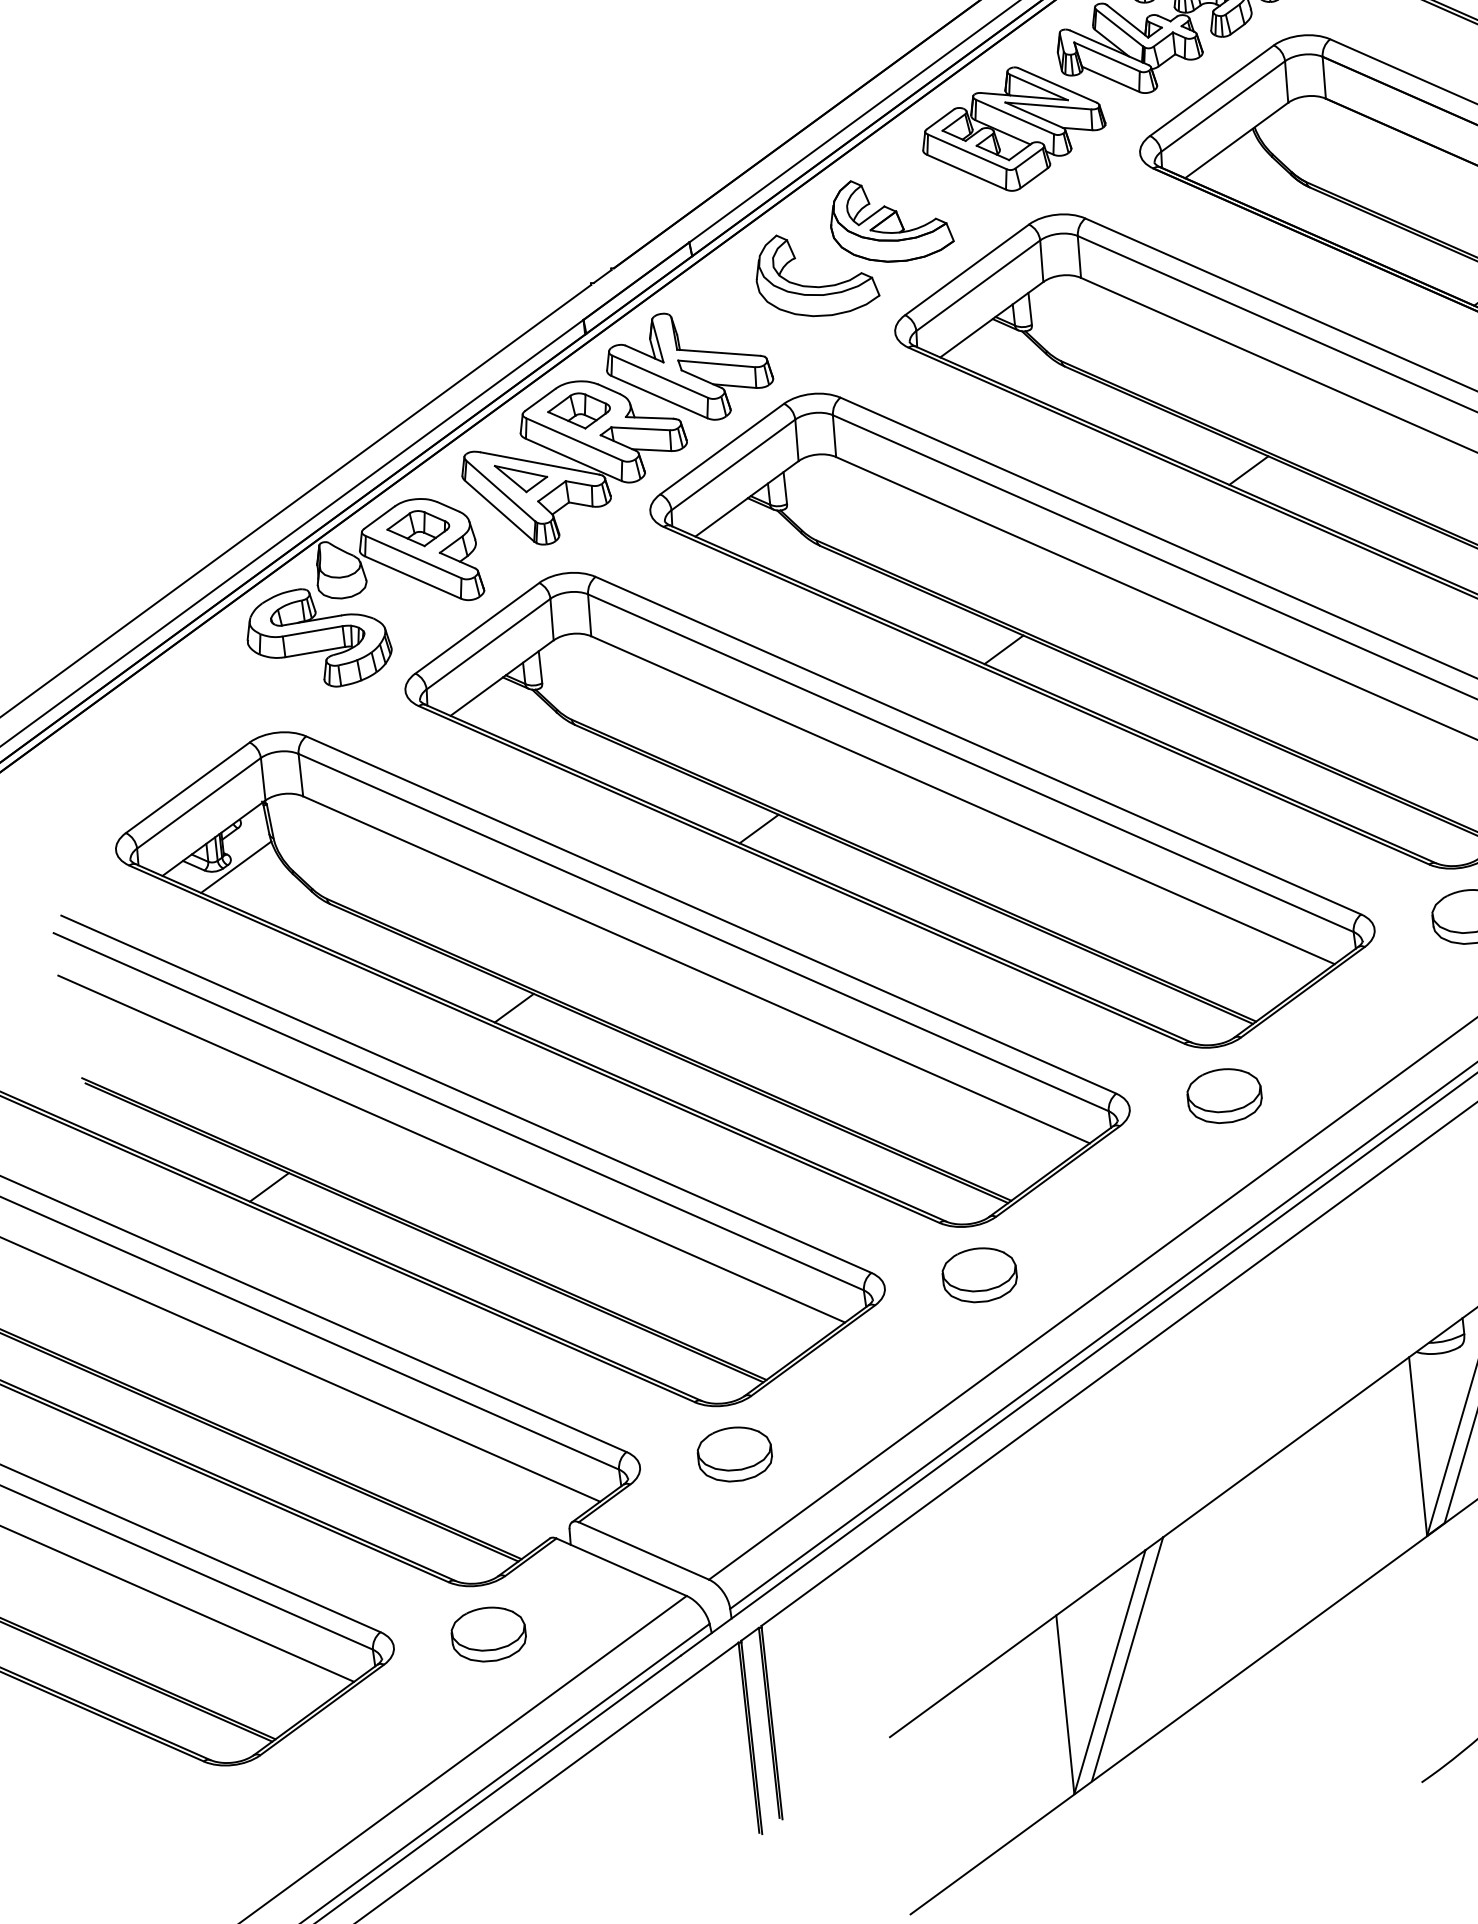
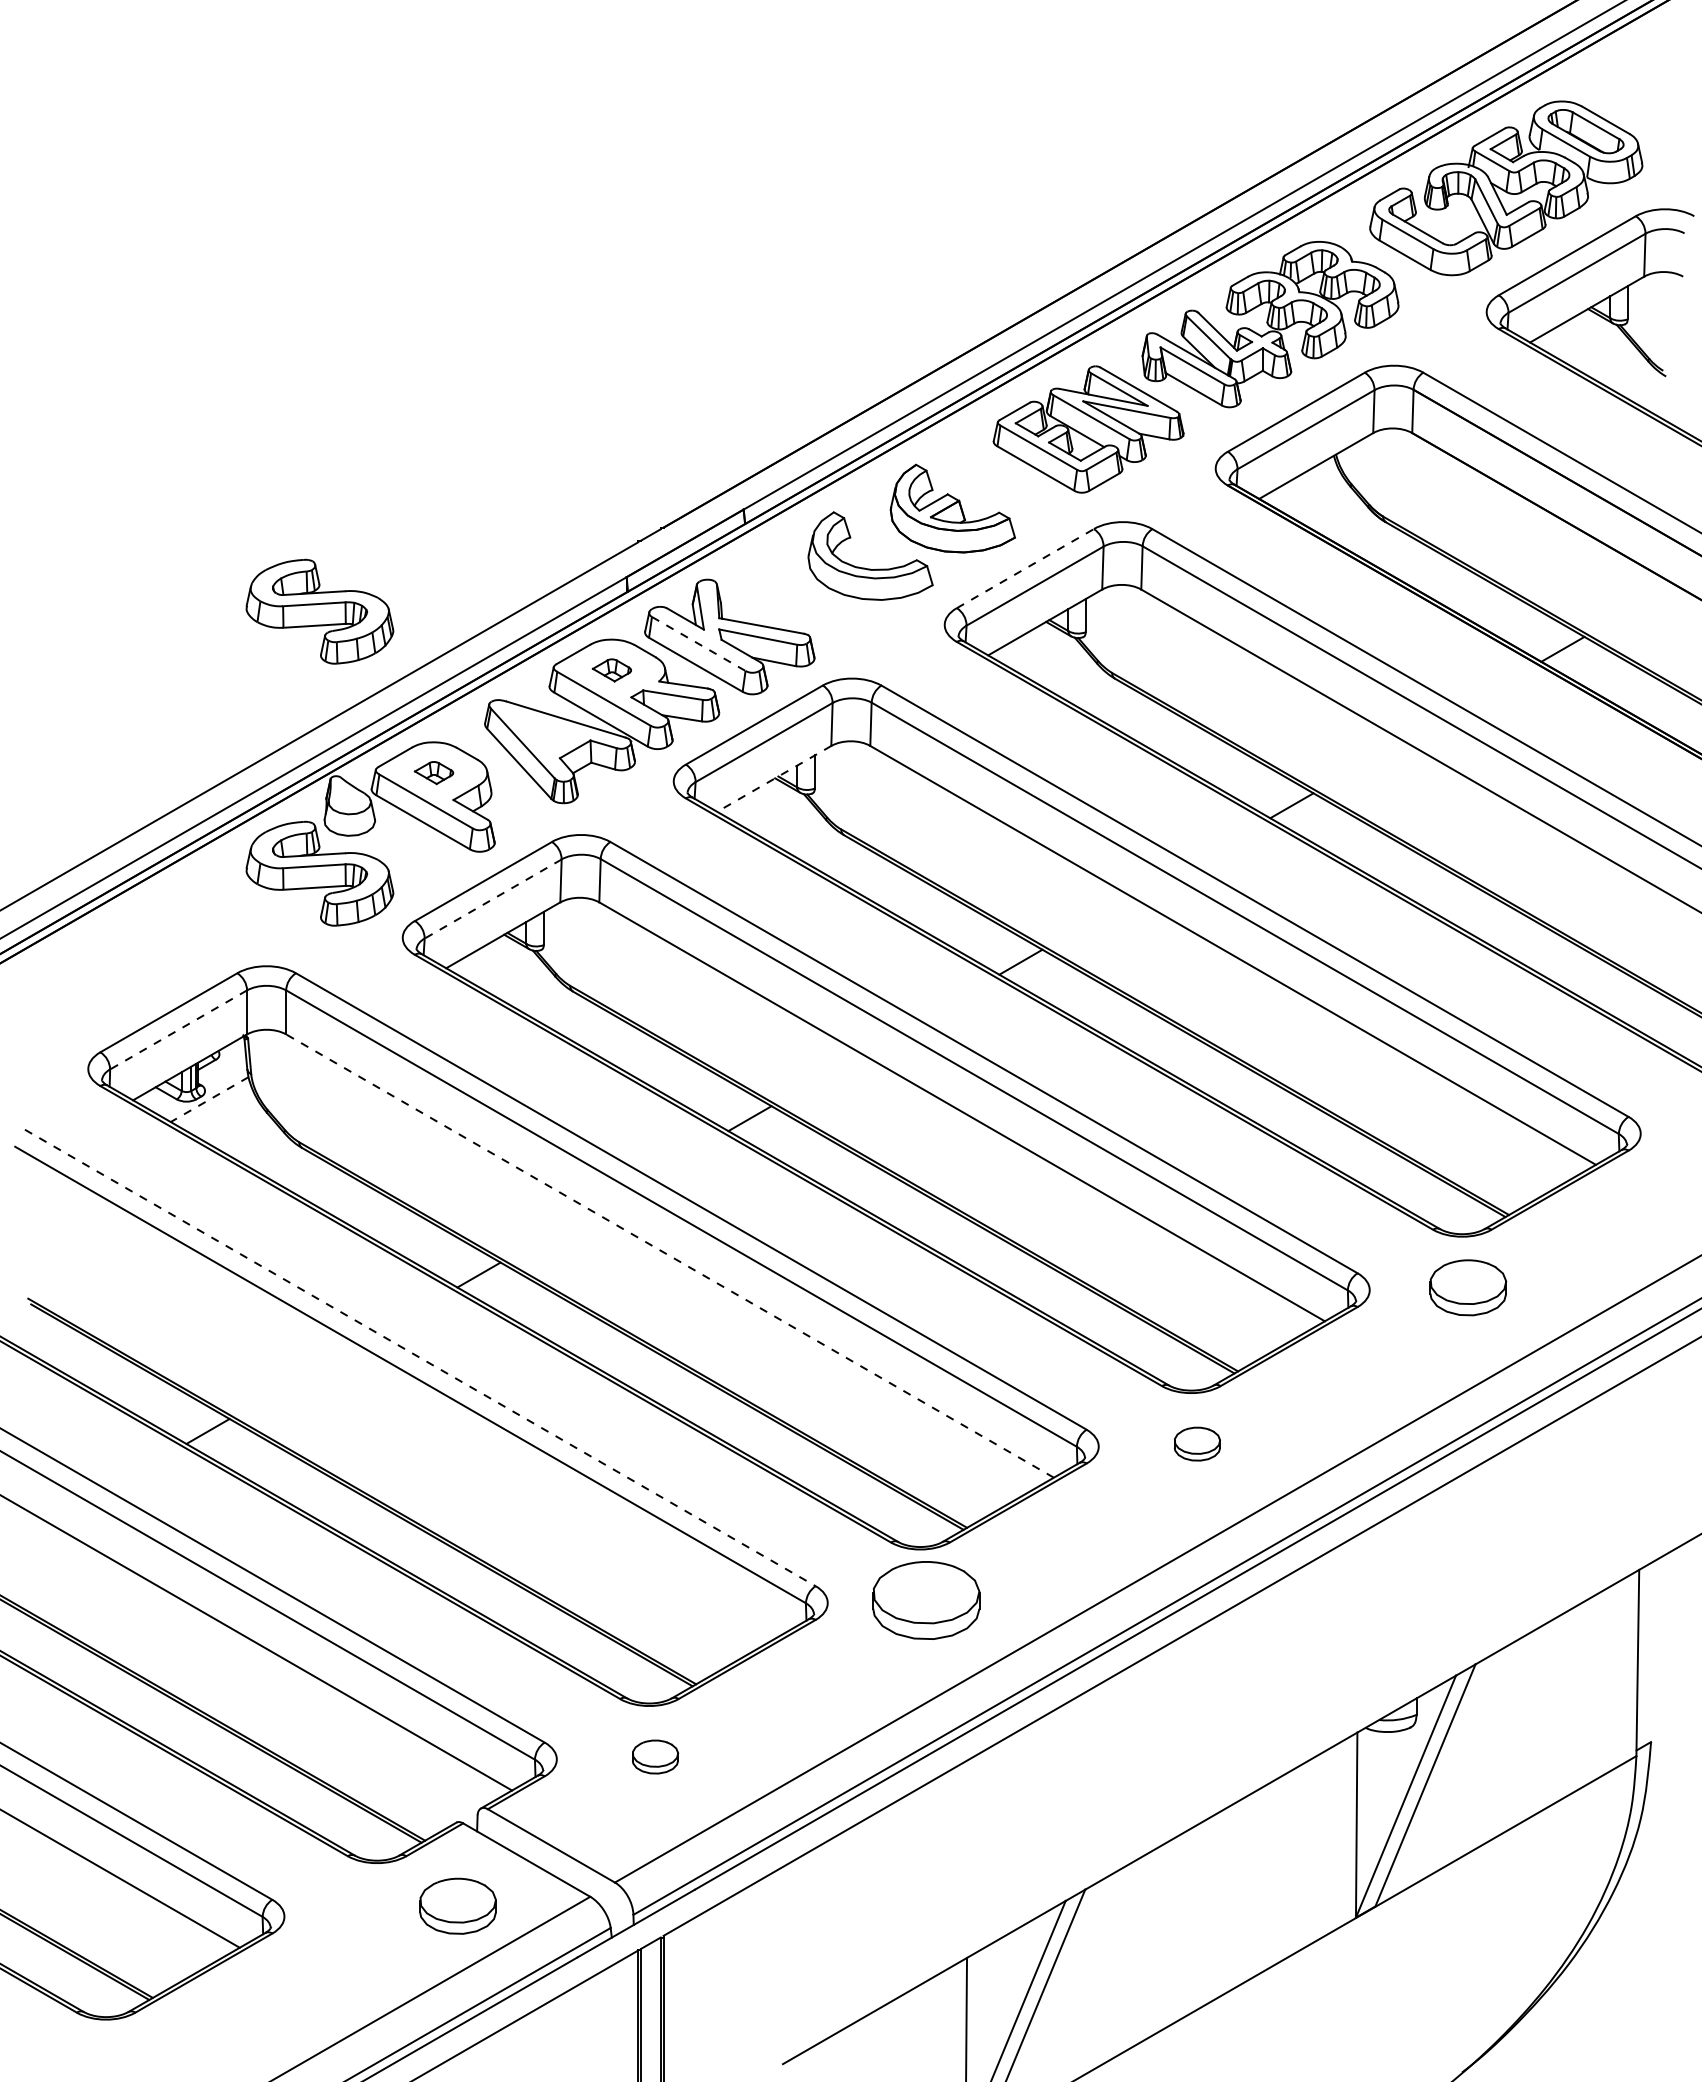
line: (967, 269) -> (1025, 568), solid -> dashed
line: (660, 377) -> (699, 644), solid -> dashed
part: (291, 385) -> (319, 611), added
part: (578, 411) -> (611, 670), size x0.6
part: (521, 478) -> (545, 732), removed
line: (747, 498) -> (774, 778), solid -> dashed
part: (417, 528) -> (433, 772), size x0.6
line: (487, 644) -> (492, 899), solid -> dashed
line: (198, 803) -> (178, 1030), solid -> dashed
line: (236, 867) -> (209, 1099), solid -> dashed
line: (695, 969) -> (669, 1255), solid -> dashed
line: (466, 1094) -> (420, 1358), solid -> dashed
part: (1224, 1095) -> (1197, 1443), size x0.6
line: (452, 1149) -> (399, 1412), removed
part: (979, 1275) -> (926, 1600), size x1.4
part: (734, 1453) -> (655, 1756), size x0.6
part: (488, 1633) -> (457, 1905), moved

